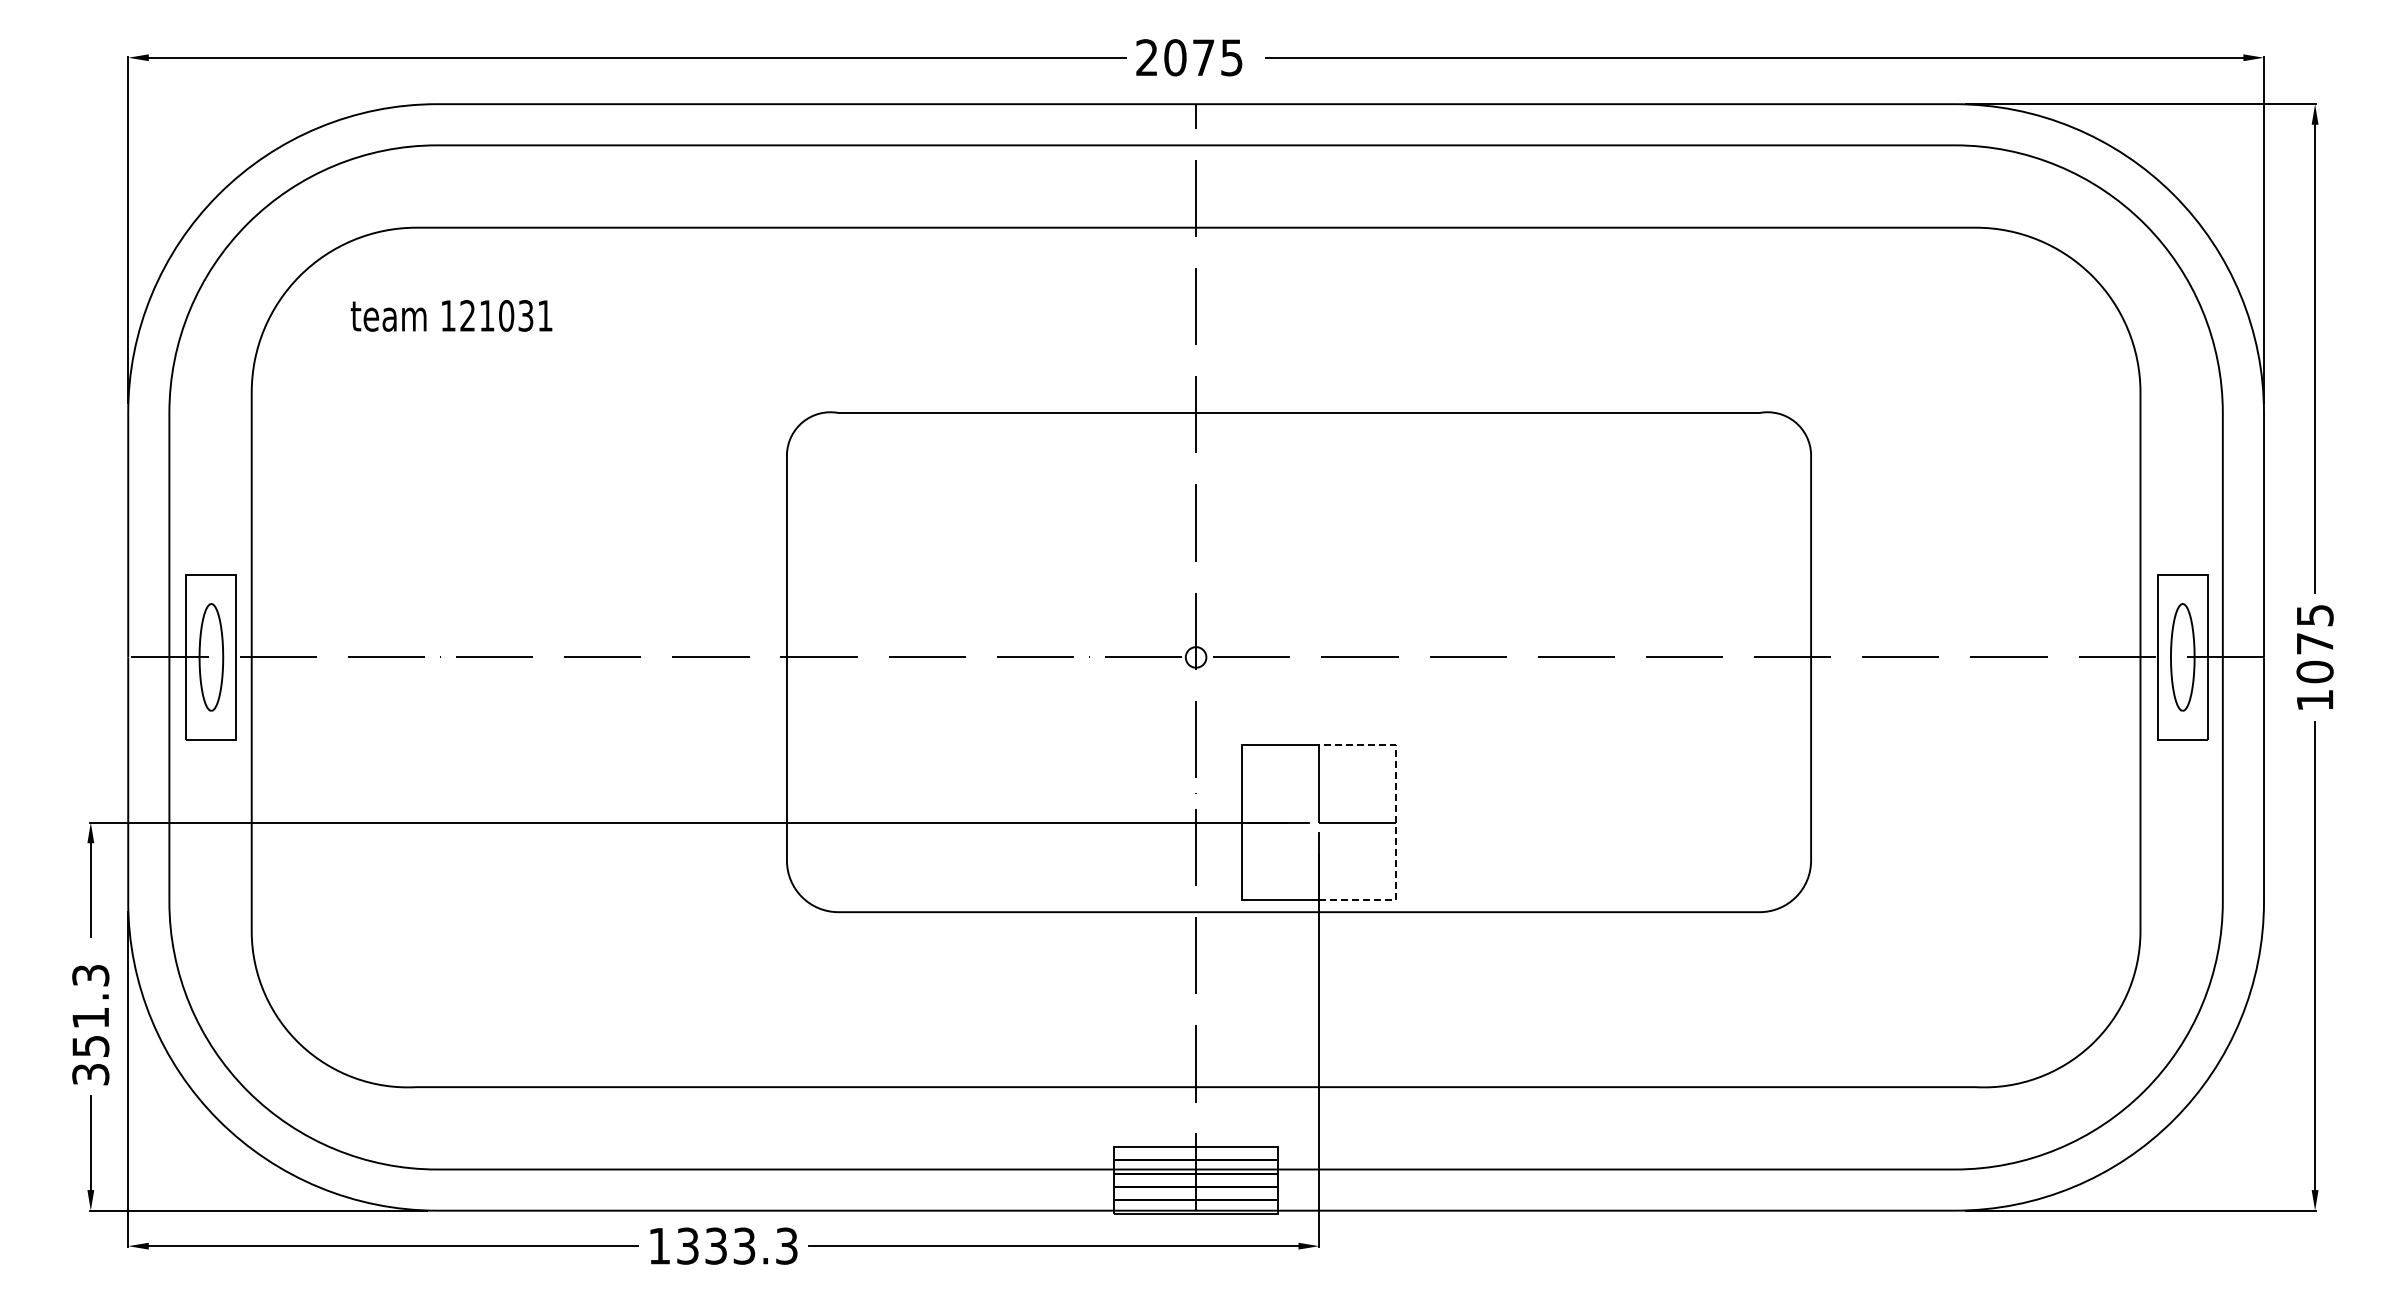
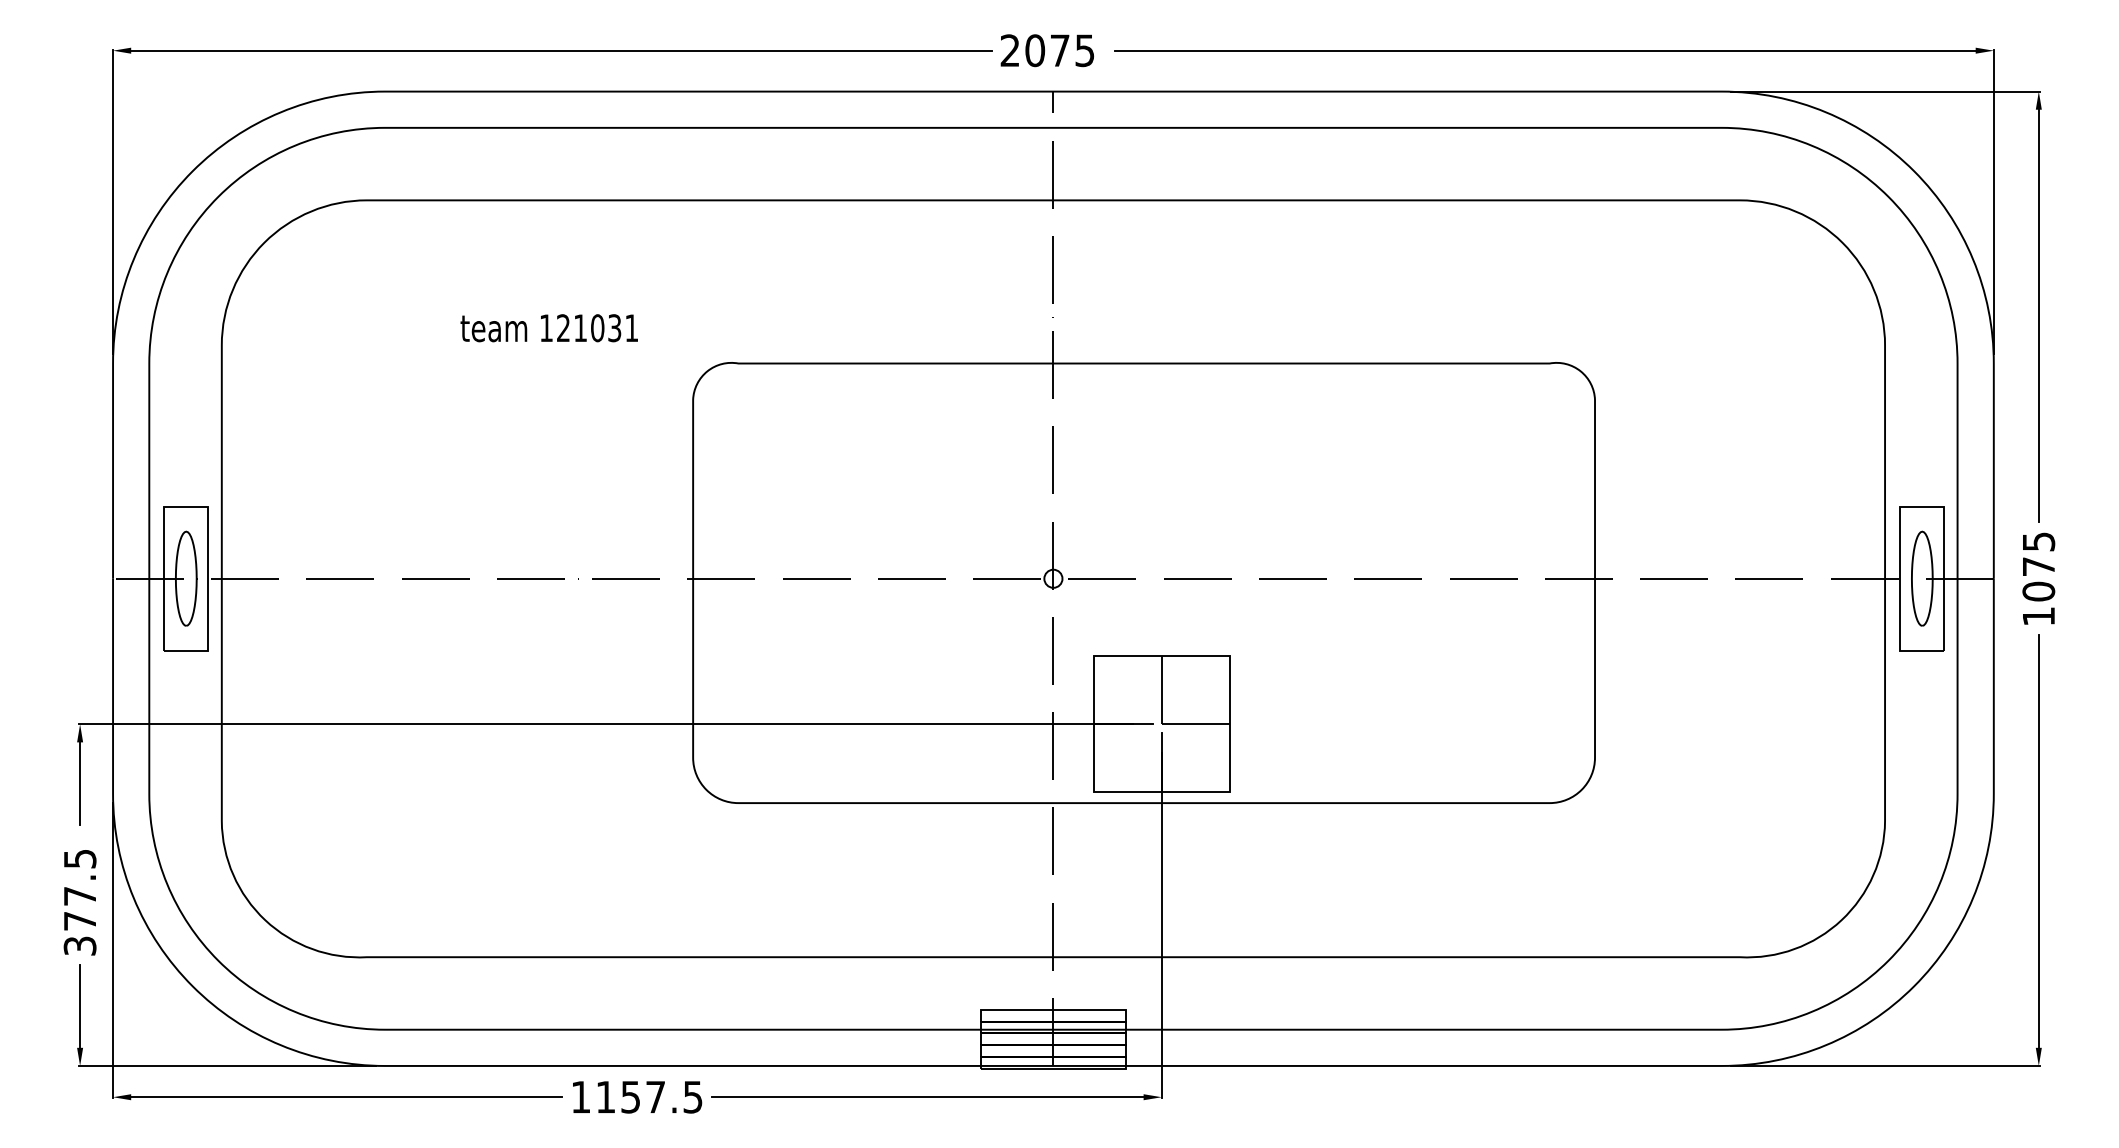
text: (451, 315) -> (549, 327), moved
line: (1396, 822) -> (1229, 724), dashed -> solid
text: (90, 1010) -> (79, 889), 351.3 -> 377.5
text: (737, 1245) -> (649, 1096), 1333.3 -> 1157.5

